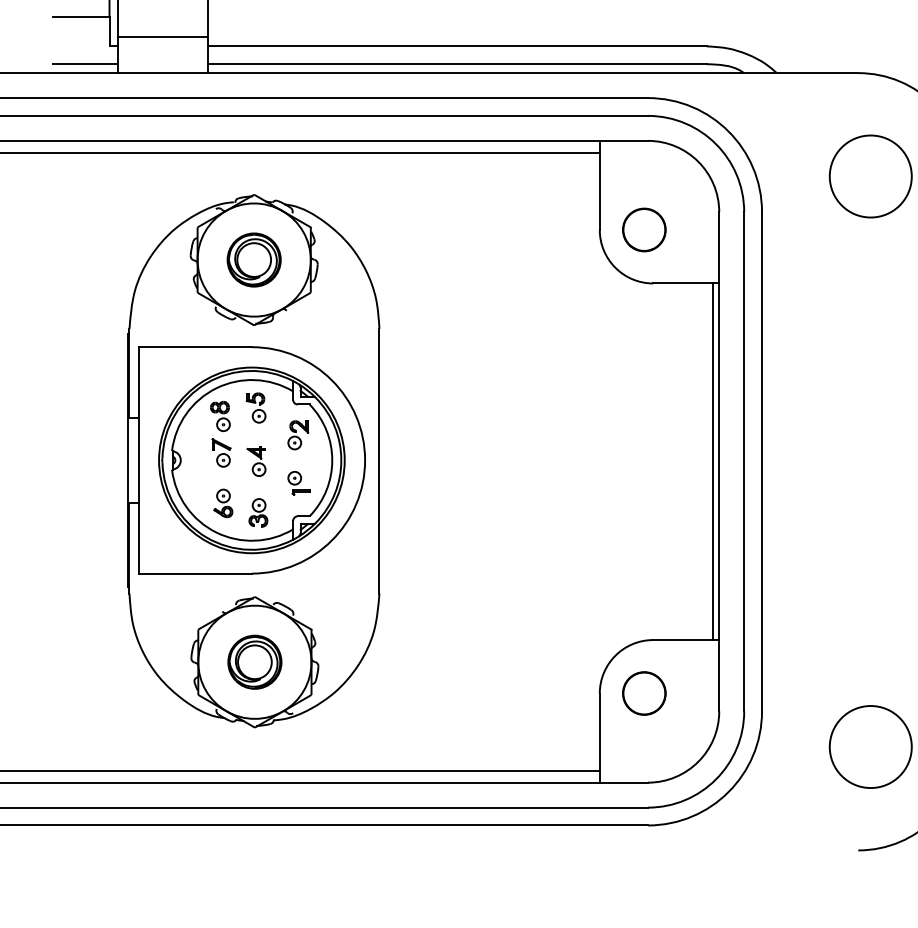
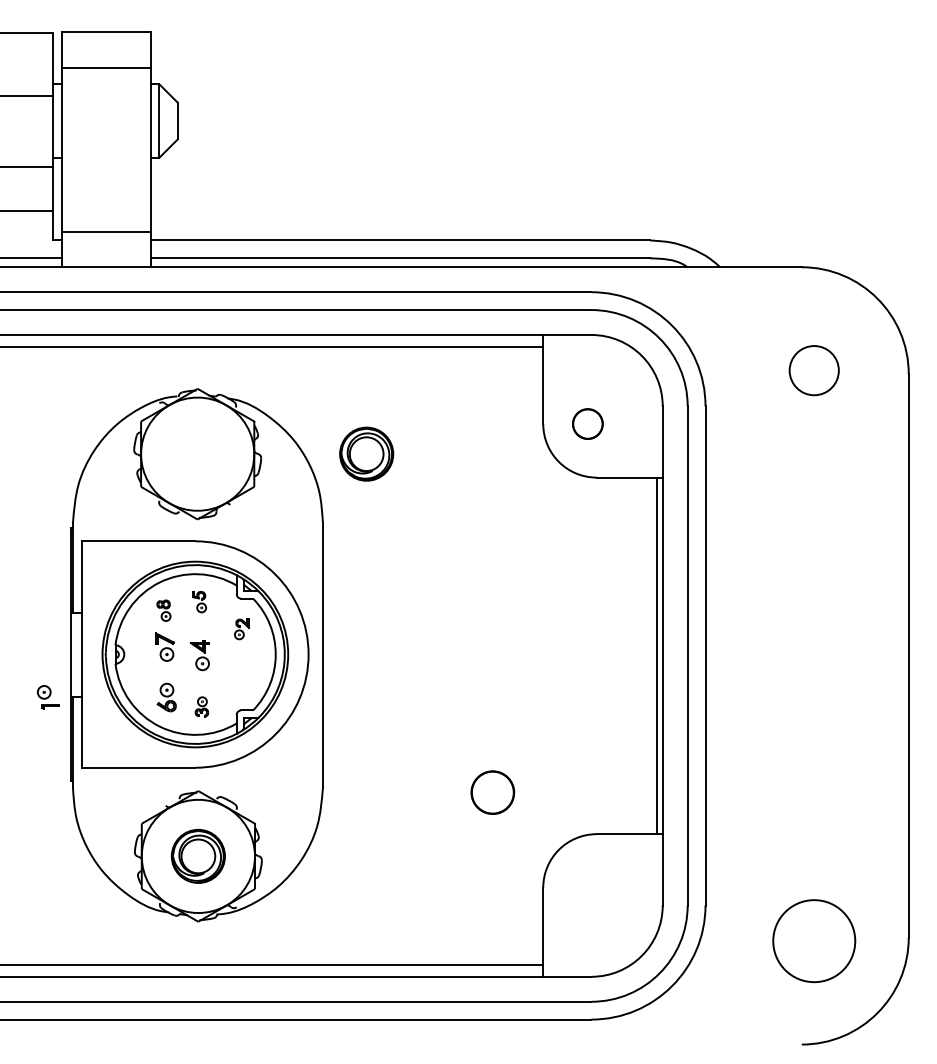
circle: (871, 176) -> (814, 370), size x0.6
part: (644, 229) -> (587, 423), size x0.7
part: (254, 259) -> (366, 453), moved
part: (256, 407) -> (199, 601), size x0.7
part: (220, 416) -> (163, 610), size x0.7
part: (298, 435) -> (241, 629), size x0.7
part: (299, 483) -> (48, 697), moved
part: (258, 512) -> (201, 706), size x0.7
part: (644, 693) -> (492, 792), moved

